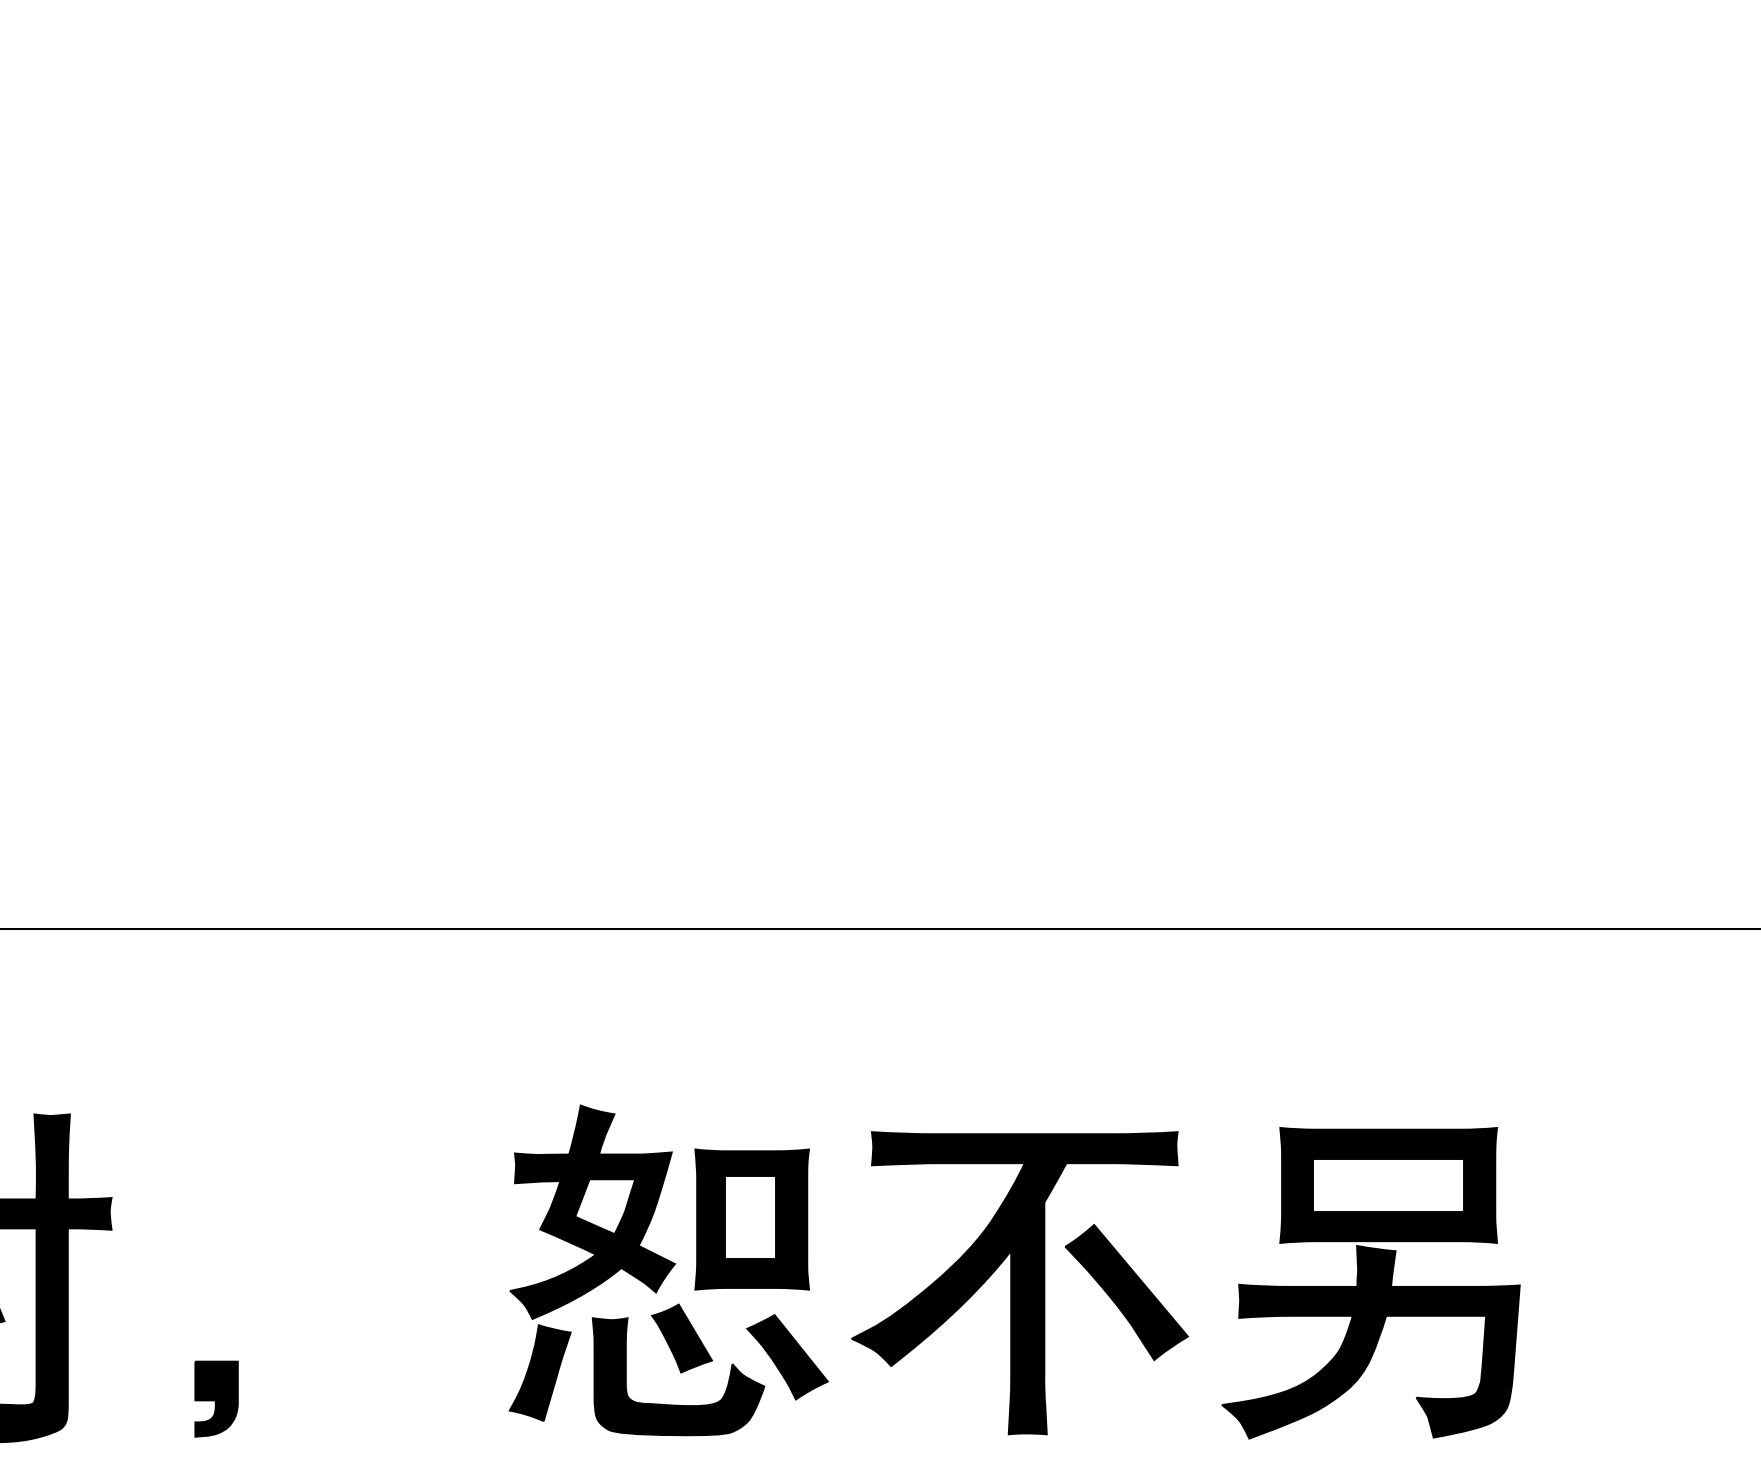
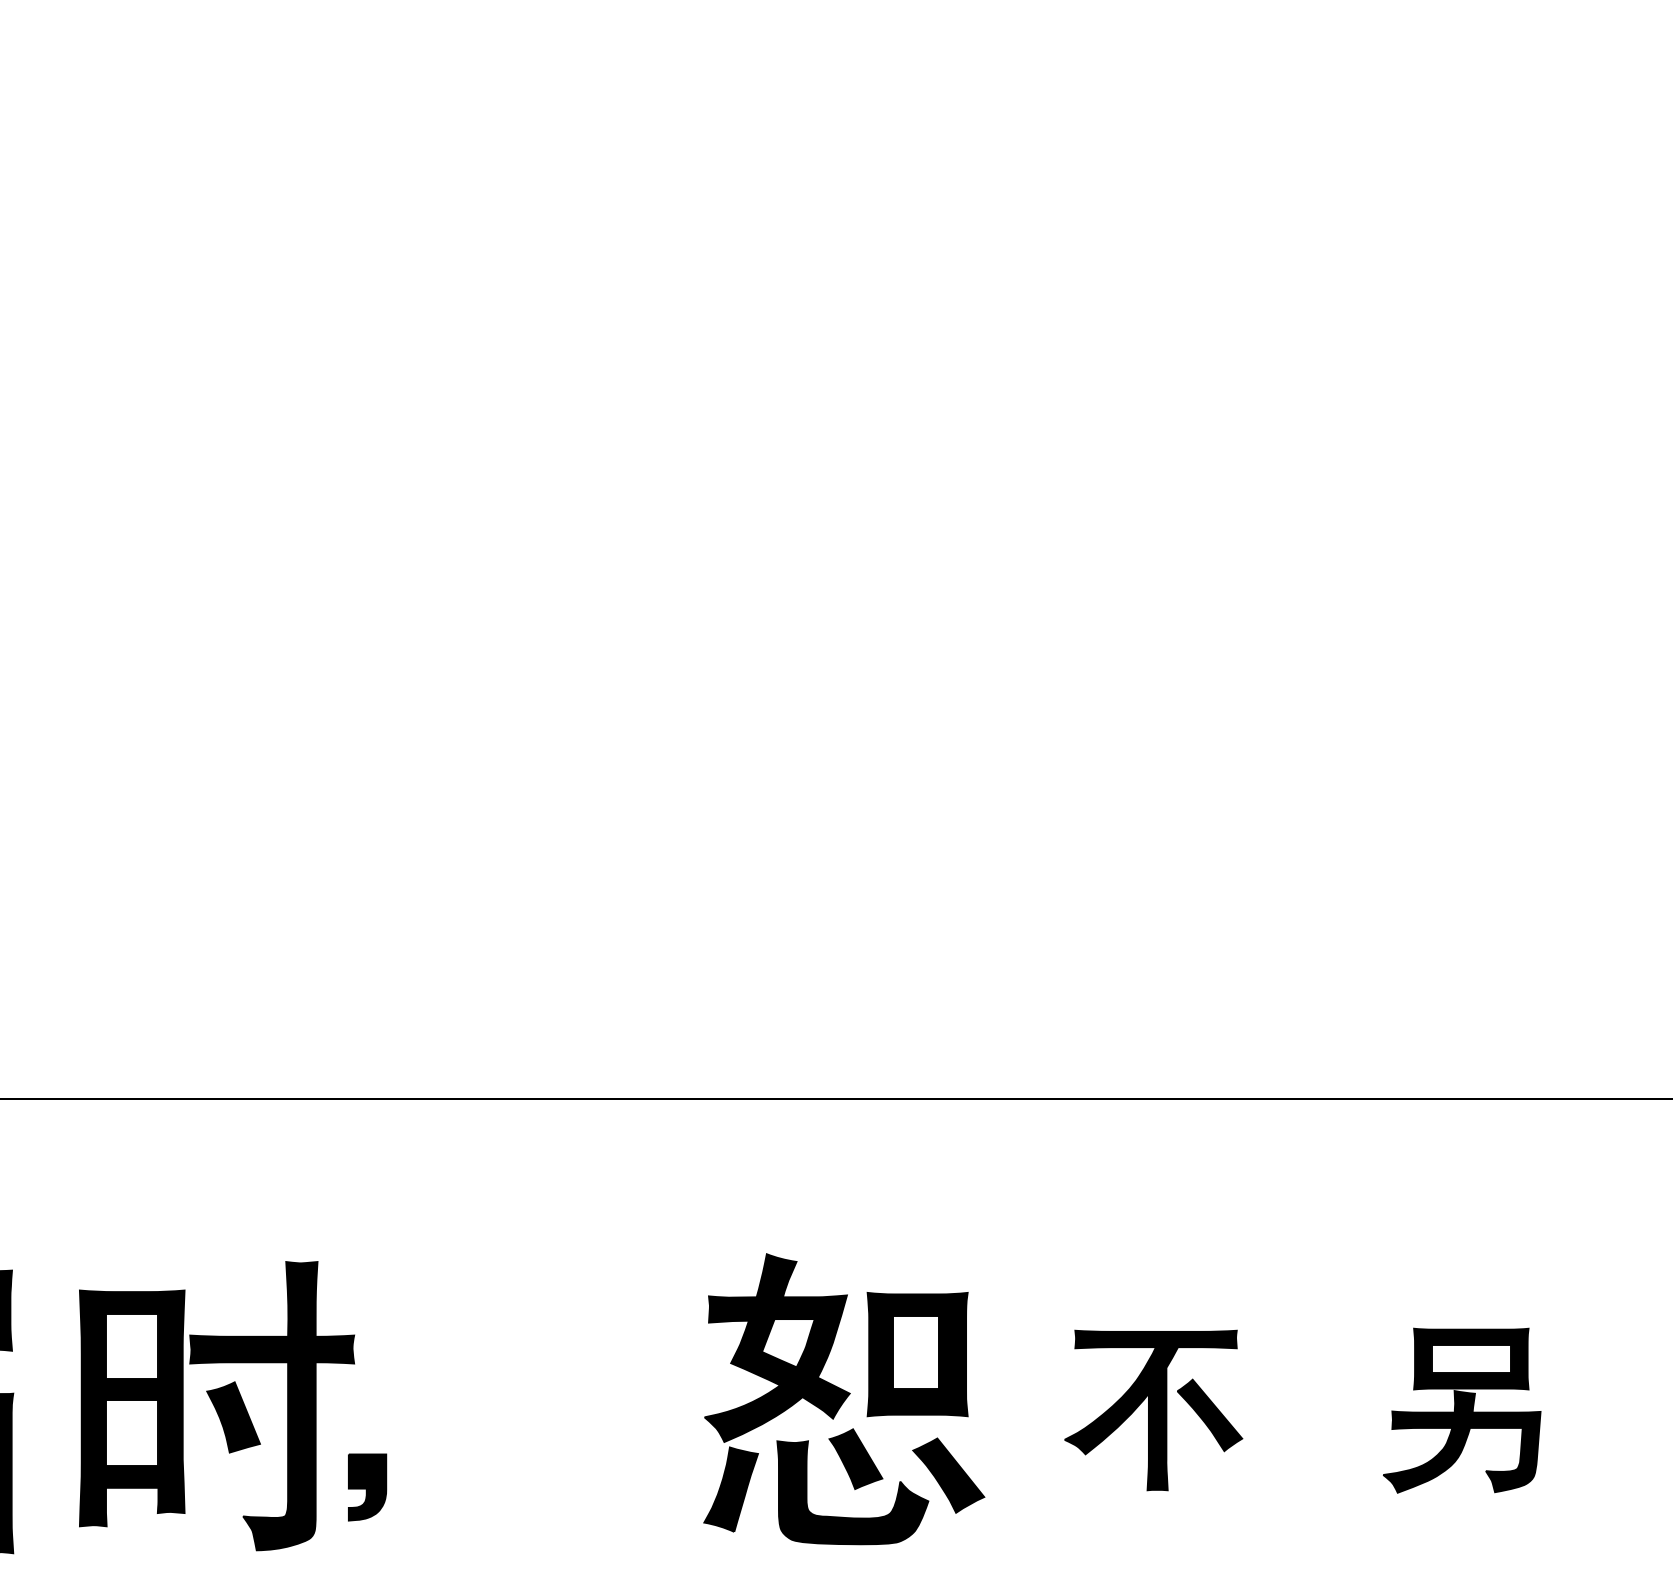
part: (1020, 1283) -> (1153, 1410), size x0.6
part: (1370, 1283) -> (1461, 1410), size x0.6
part: (216, 1399) -> (367, 1487), moved

